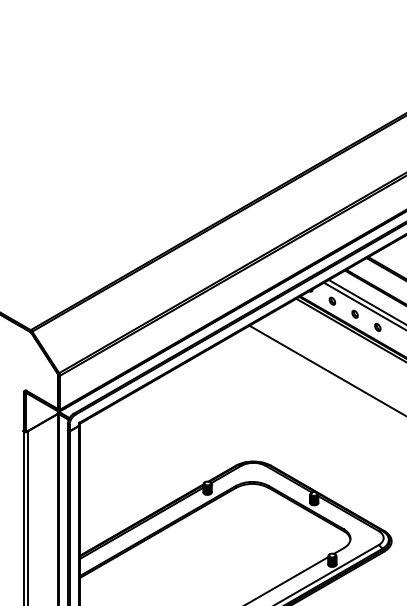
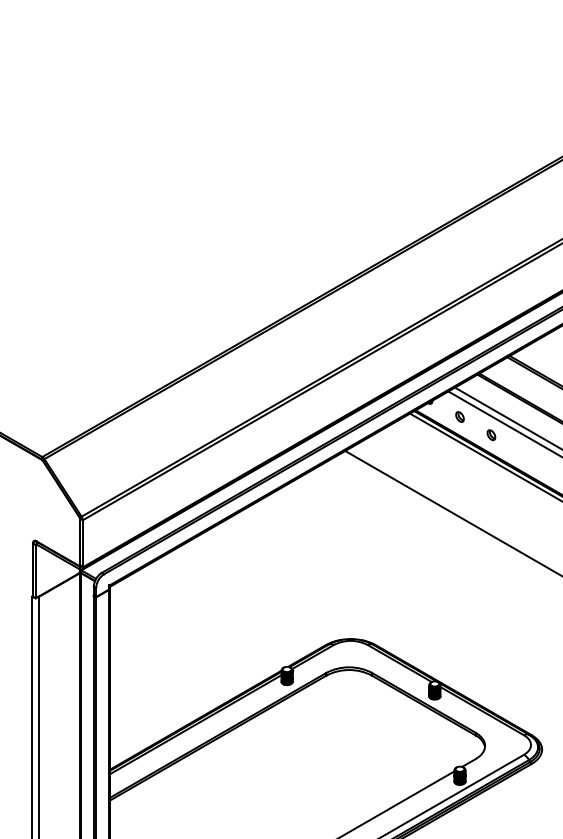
part: (377, 327) -> (522, 453), removed

